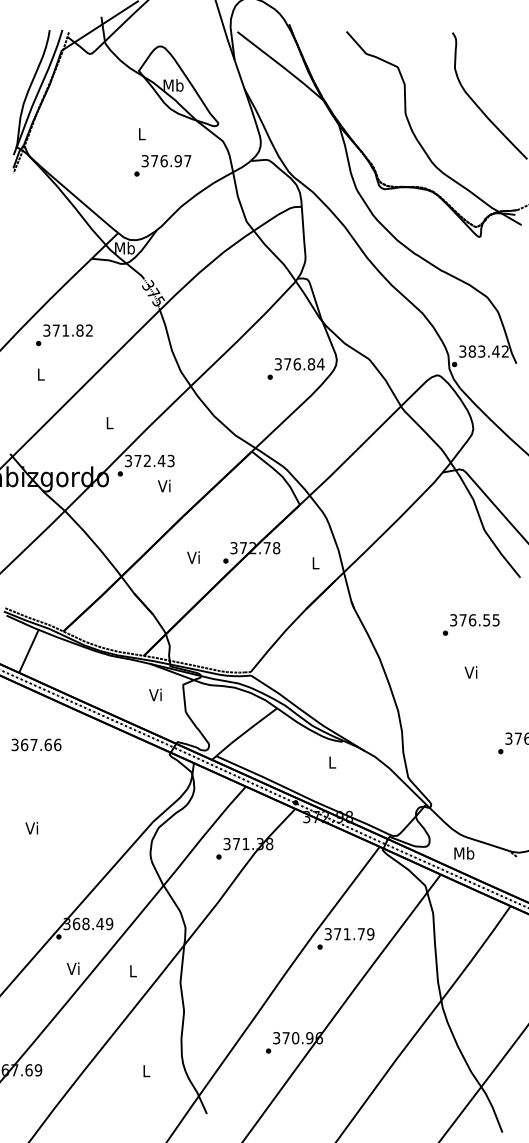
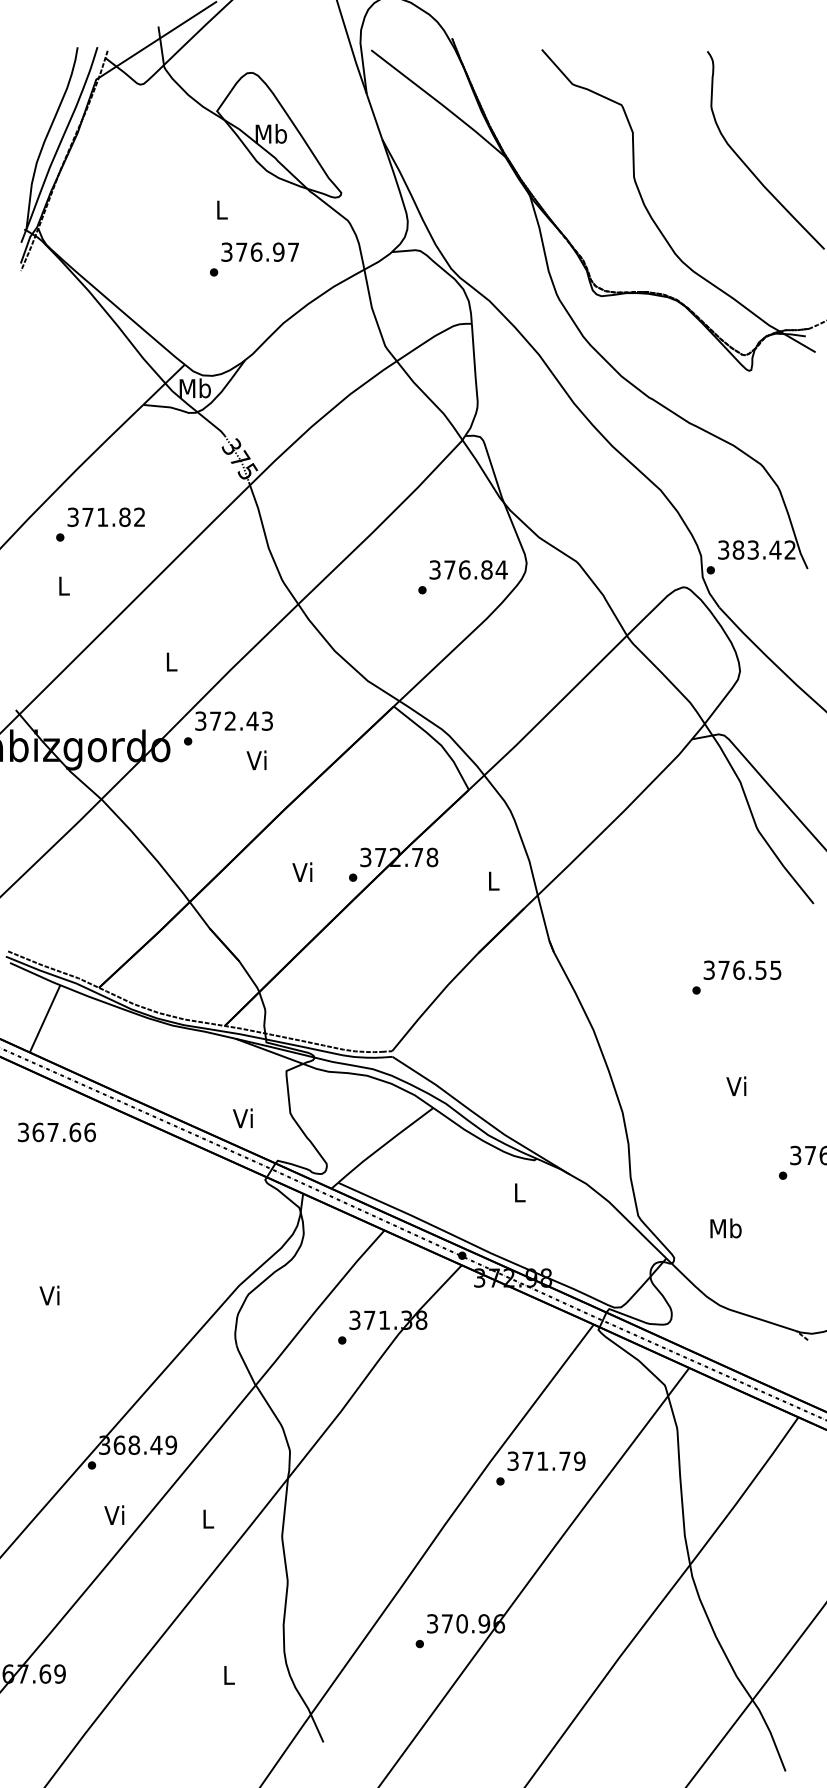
text: (470, 672) -> (735, 1086), moved
text: (155, 694) -> (243, 1117), moved
text: (36, 744) -> (56, 1131), moved
text: (464, 853) -> (726, 1228), moved

